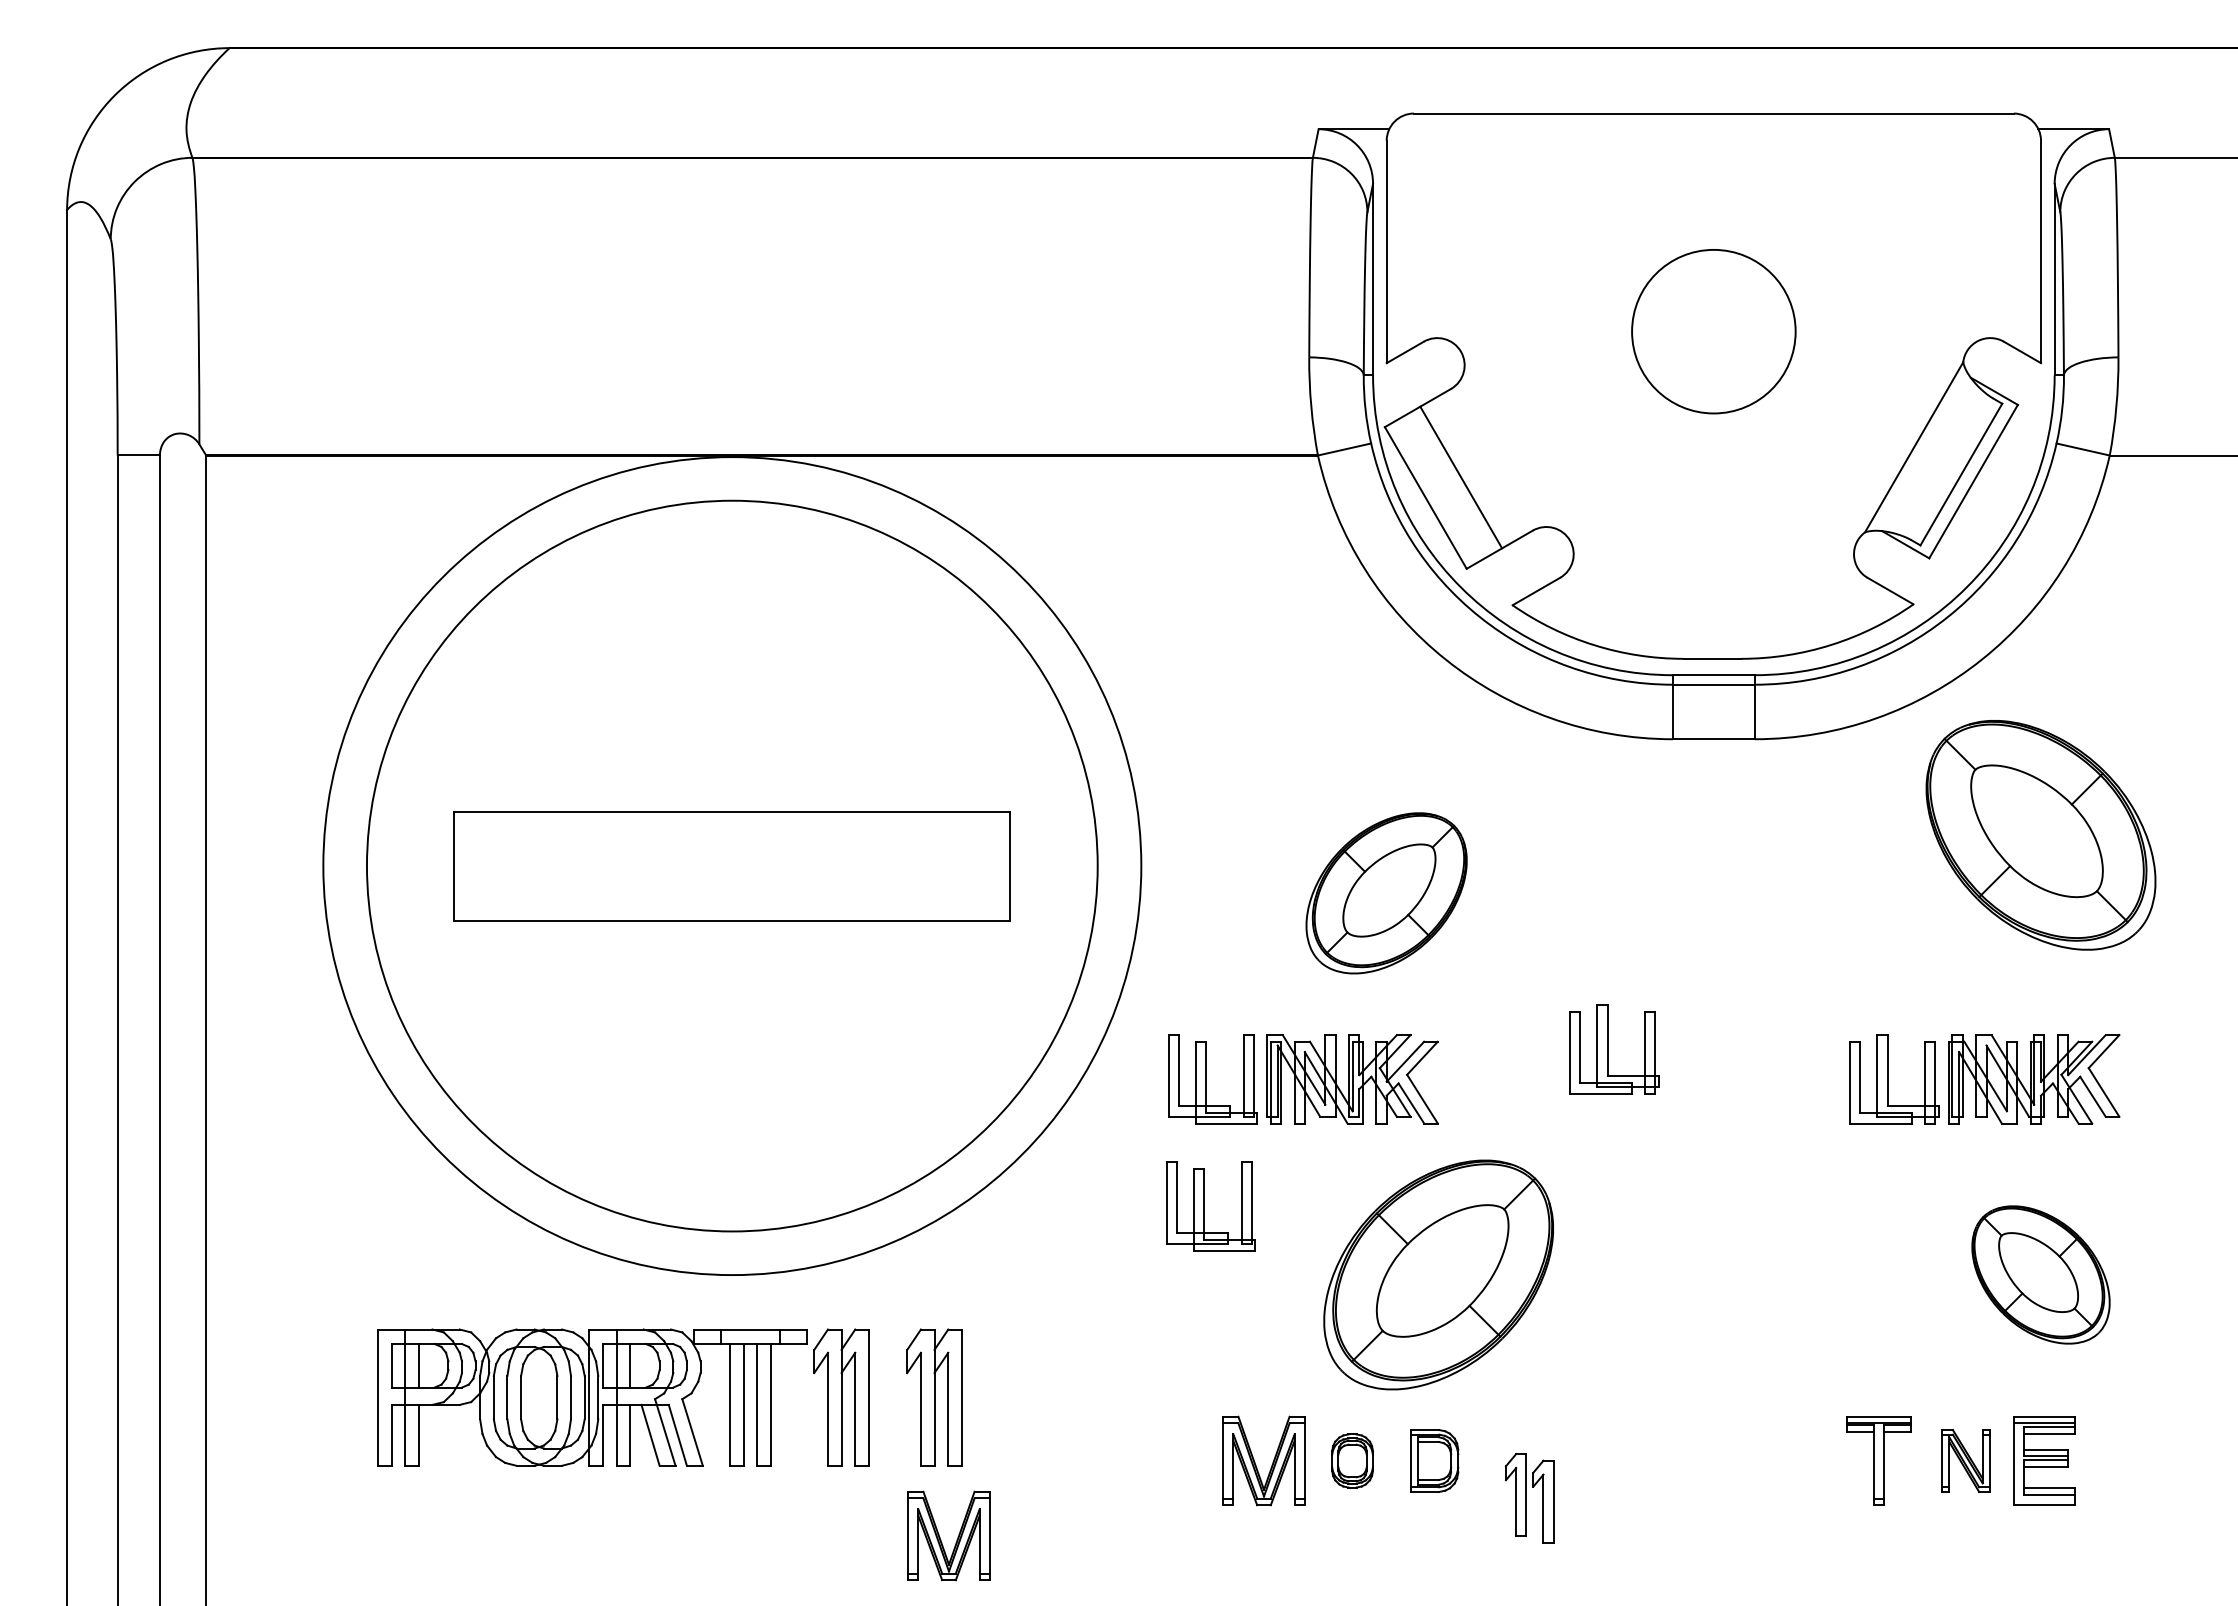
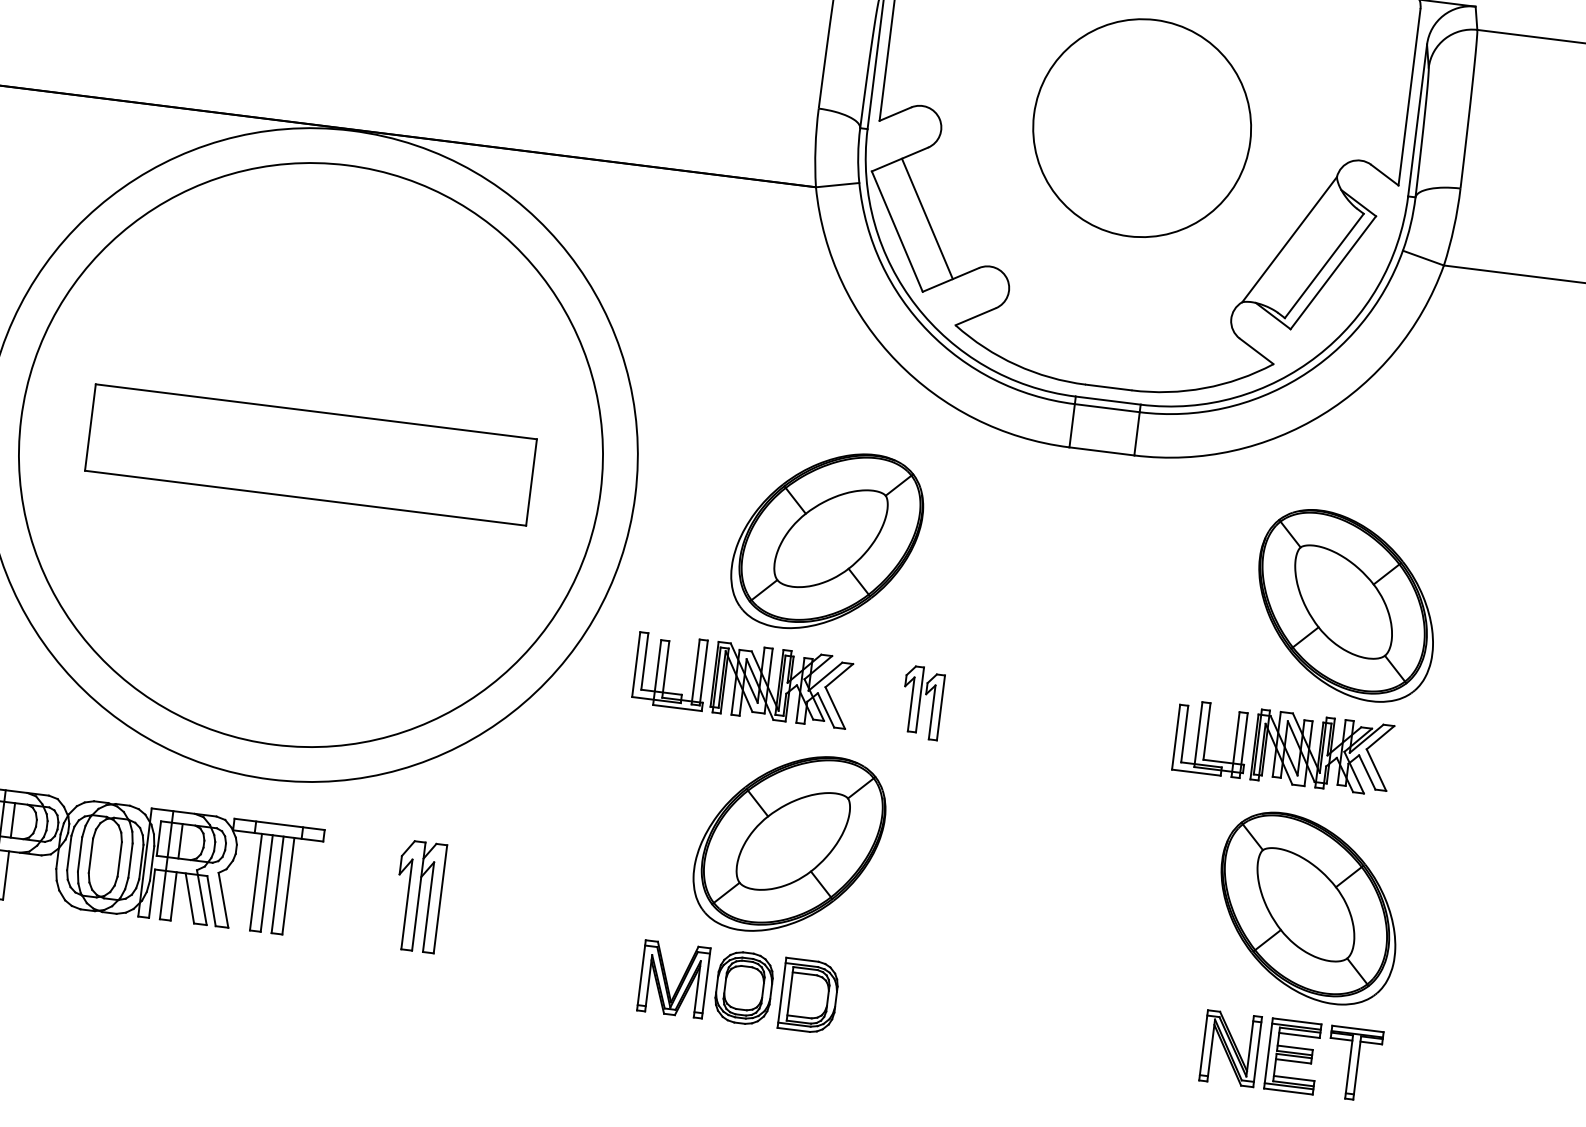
circle: (1713, 331) -> (1141, 128), size x1.67
part: (2040, 835) -> (1345, 606), moved
part: (1386, 893) -> (827, 541), size x1.43
part: (1614, 1049) -> (992, 687), removed
part: (1210, 1206) -> (656, 772), removed
part: (1438, 1274) -> (789, 843), moved
part: (2040, 1274) -> (1308, 908), size x1.67
part: (841, 1397) -> (345, 887), removed
part: (1352, 1460) -> (744, 987), size x1.67
part: (1434, 1460) -> (809, 995), size x1.43
part: (1879, 1460) -> (1353, 1063), moved
part: (1965, 1460) -> (1230, 1048), size x1.43
part: (1529, 1498) -> (922, 703), moved
line: (2044, 1498) -> (1289, 1086), added
part: (941, 1539) -> (410, 1009), removed

